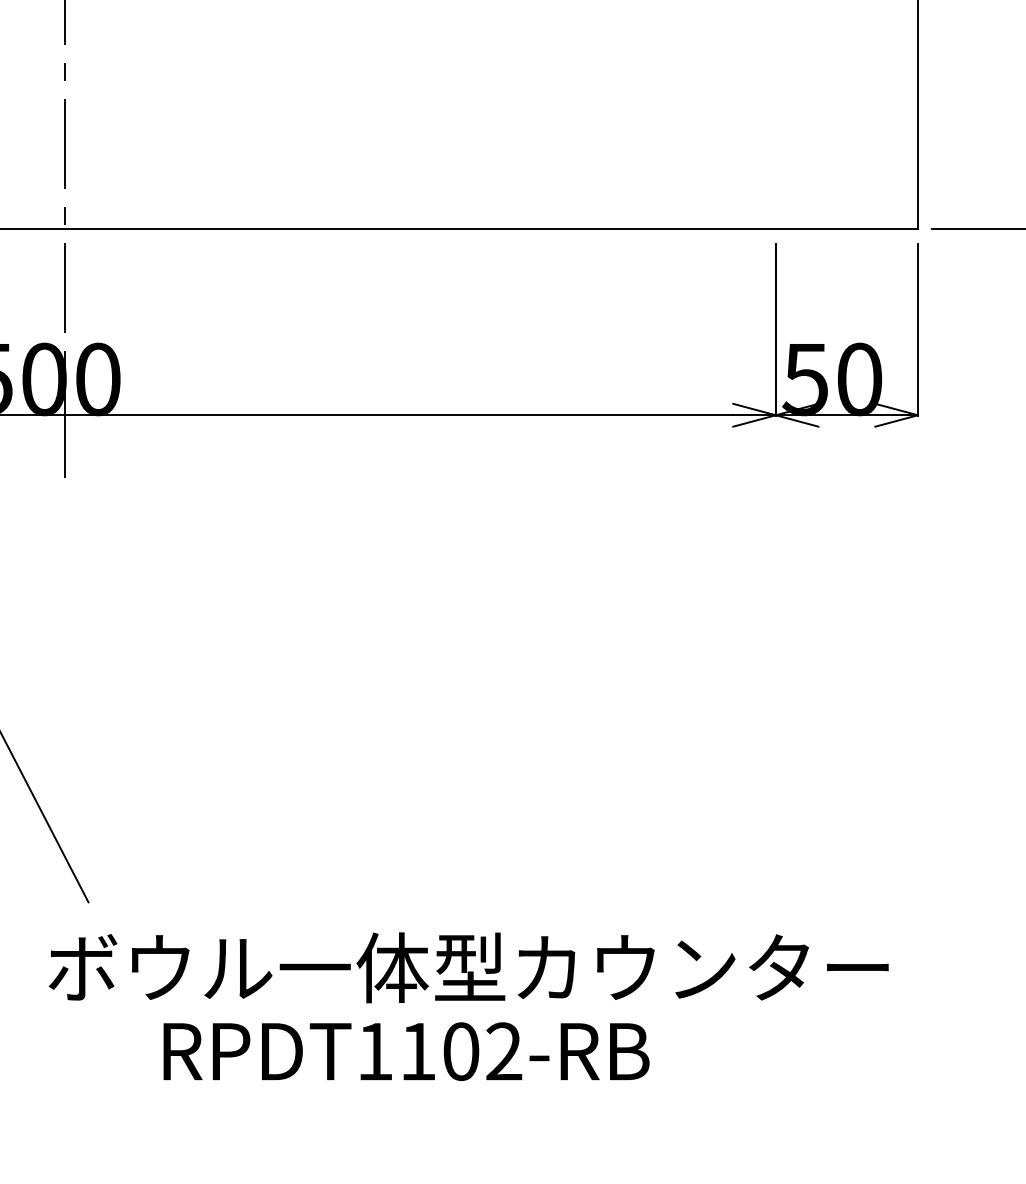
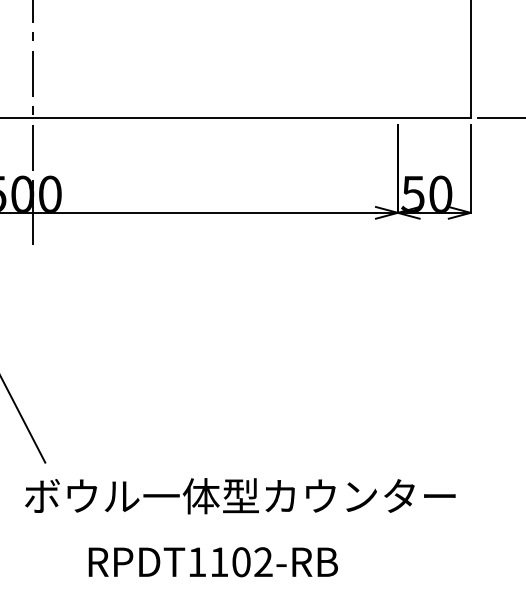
text: (404, 1052) -> (212, 562), moved

